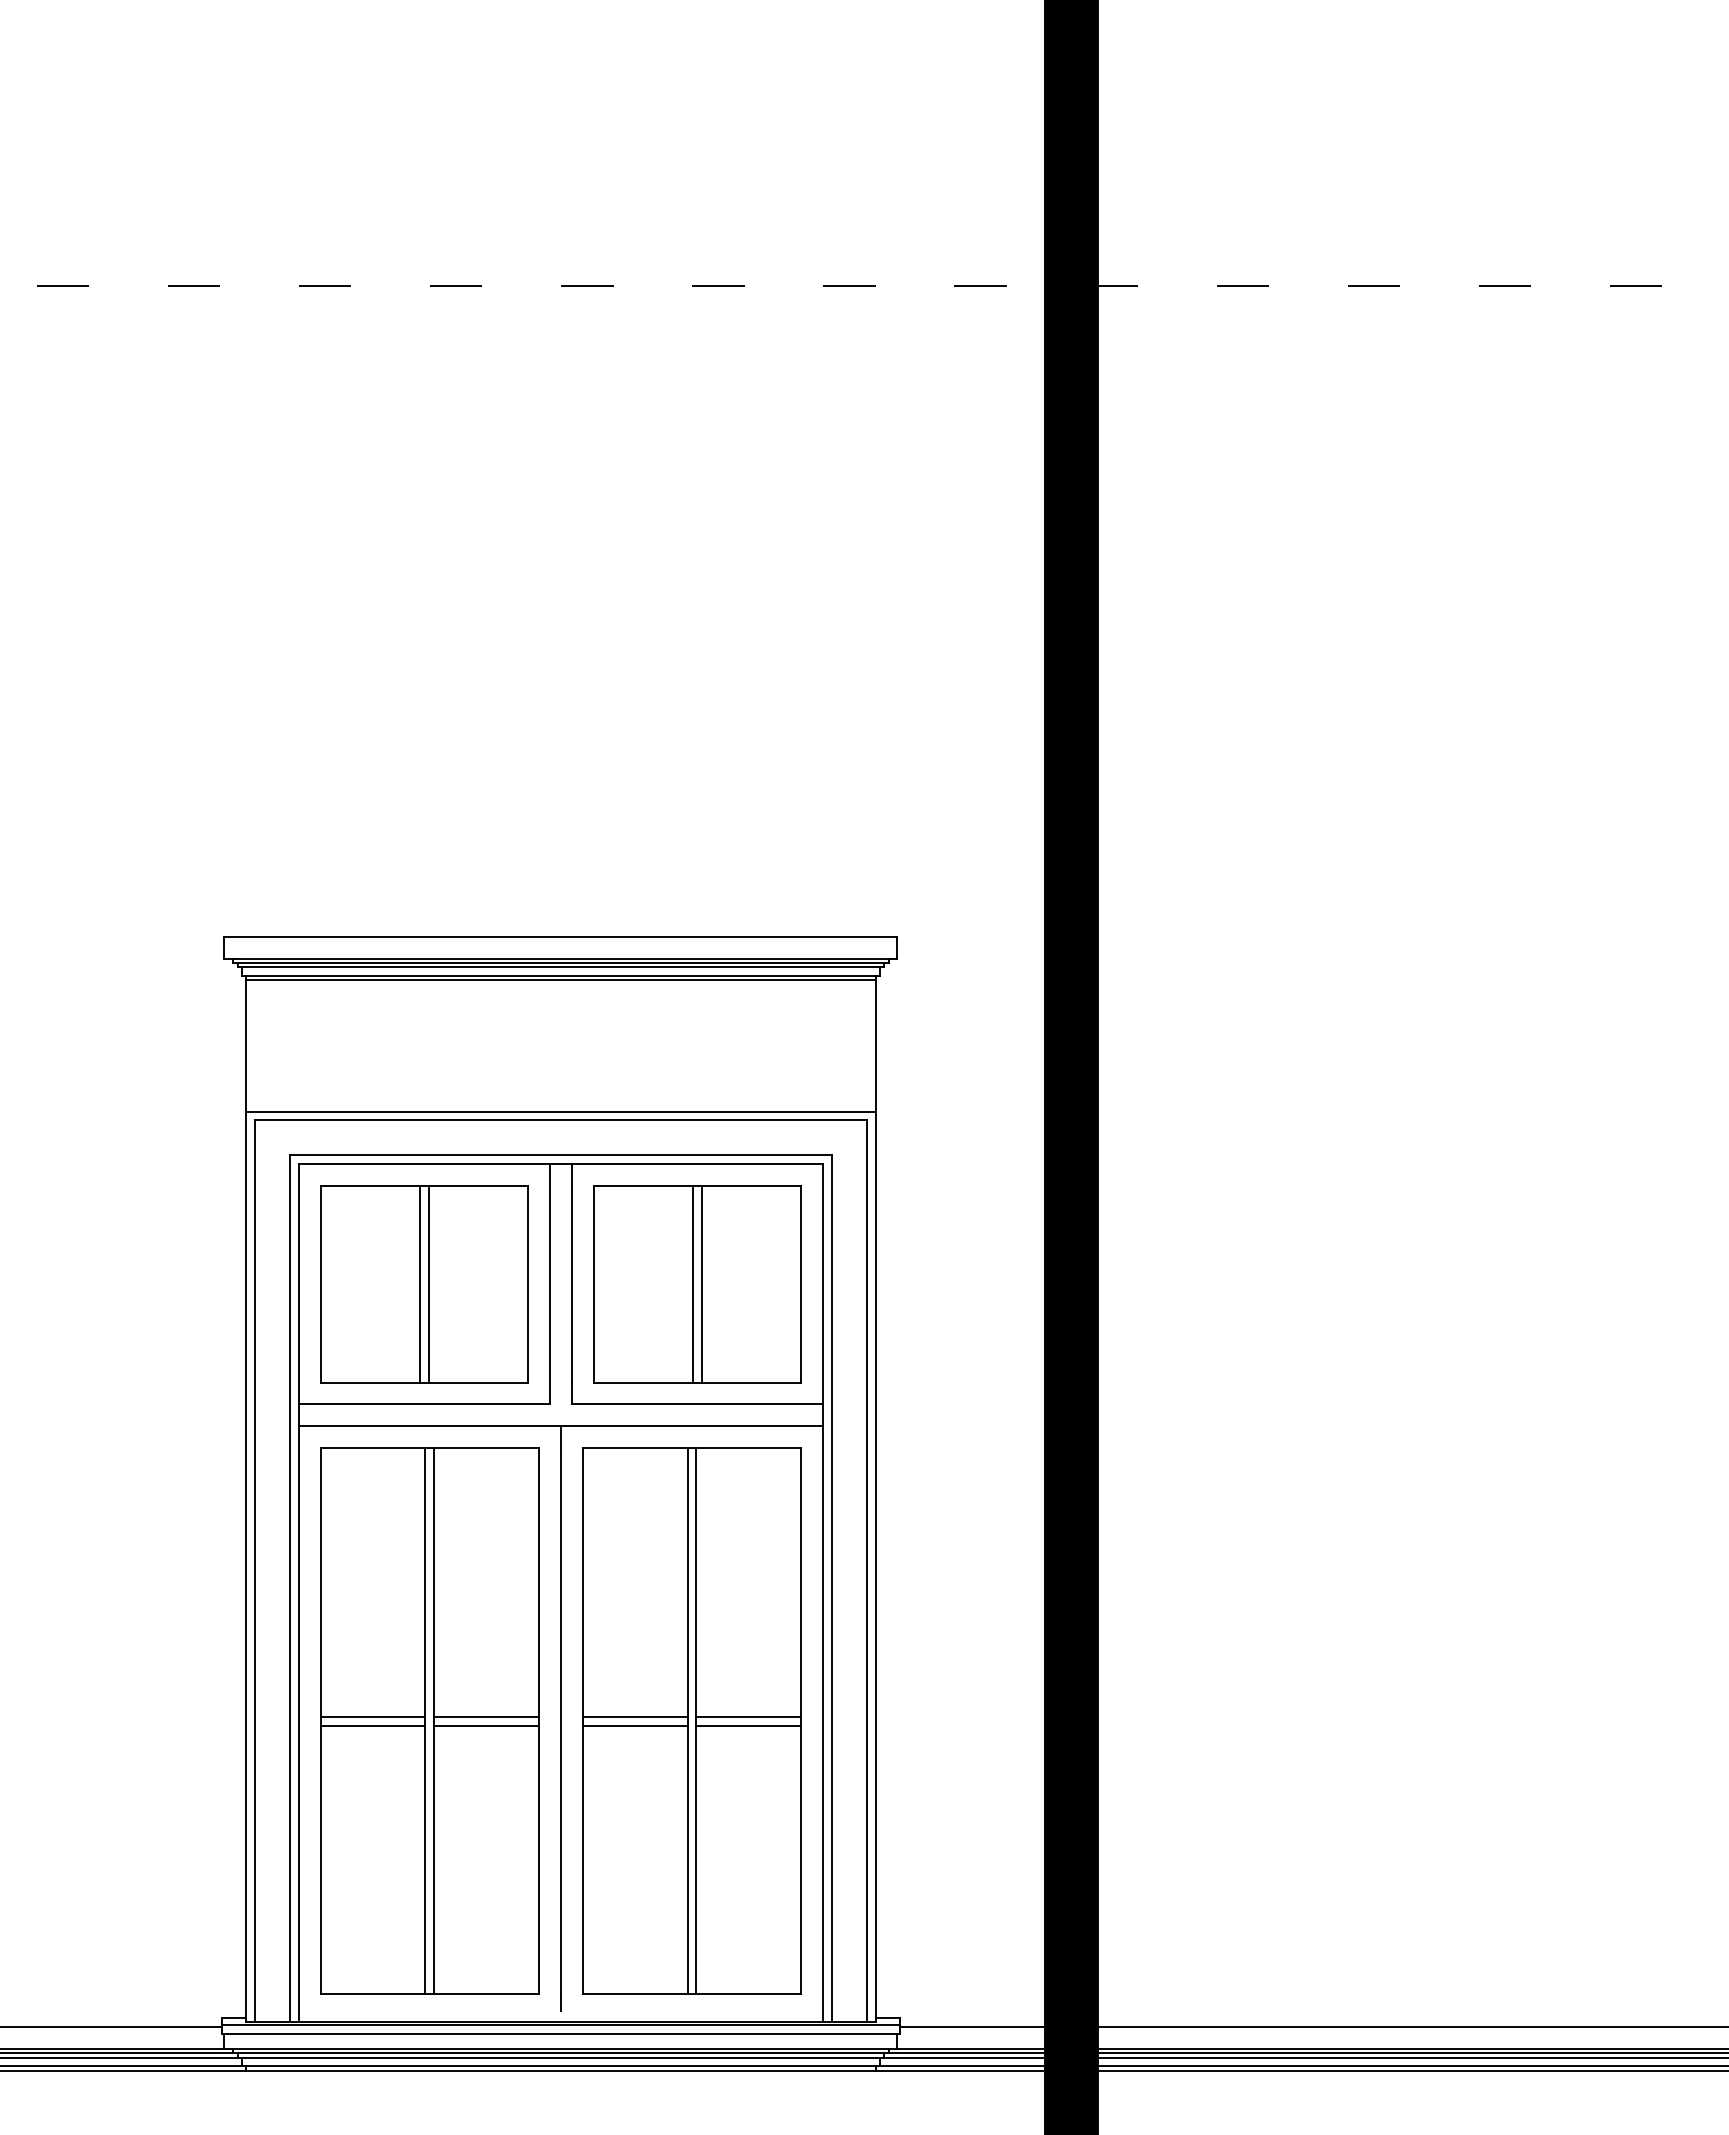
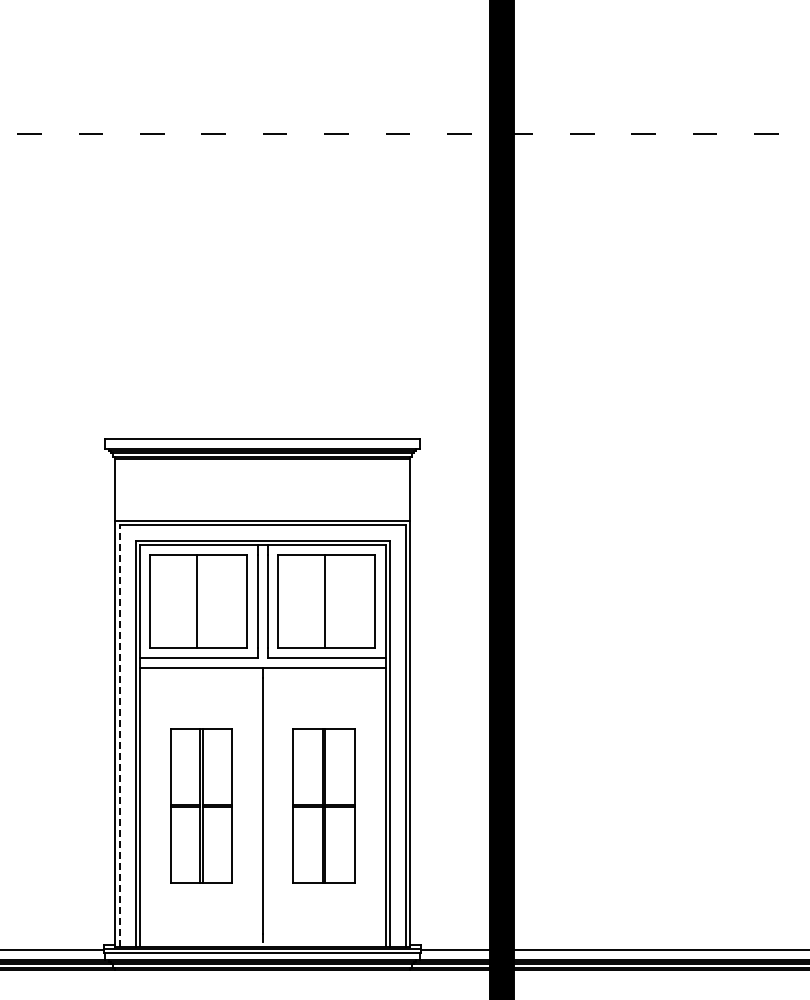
line: (427, 1284) -> (200, 601), removed
line: (701, 1284) -> (328, 601), removed
line: (255, 1570) -> (119, 735), solid -> dashed
part: (430, 1719) -> (201, 805), size x0.6
part: (690, 1719) -> (323, 805), size x0.6

